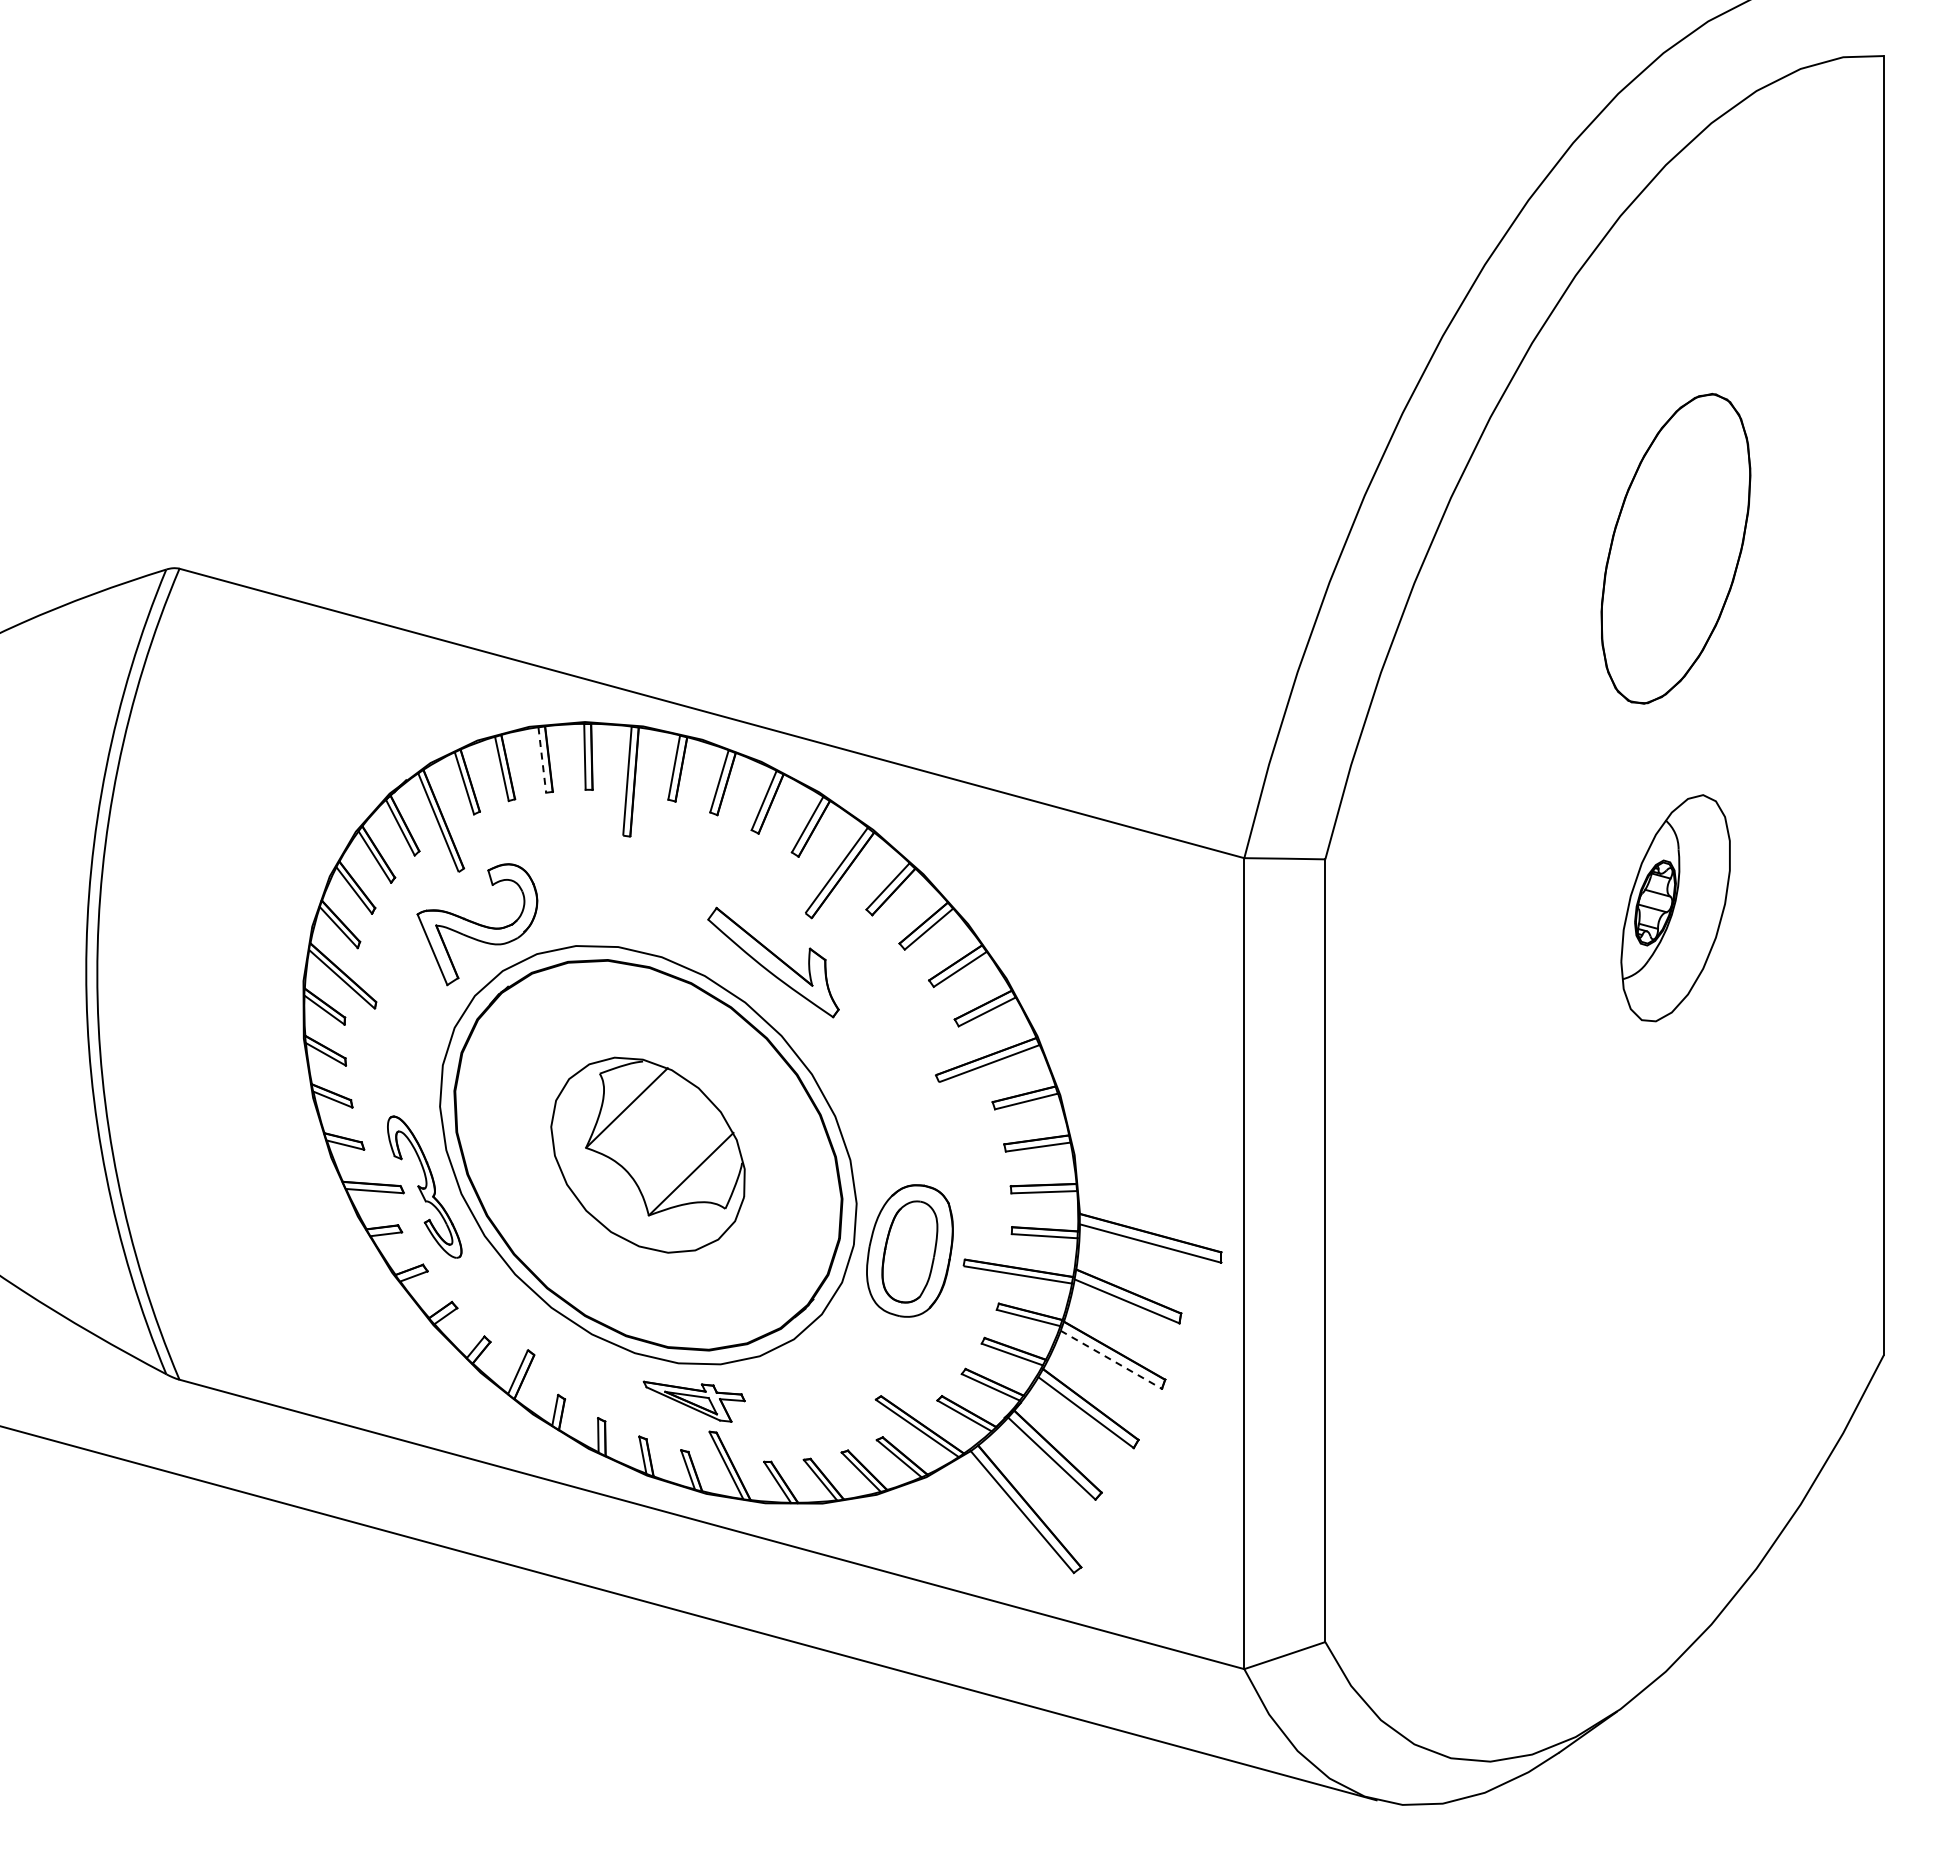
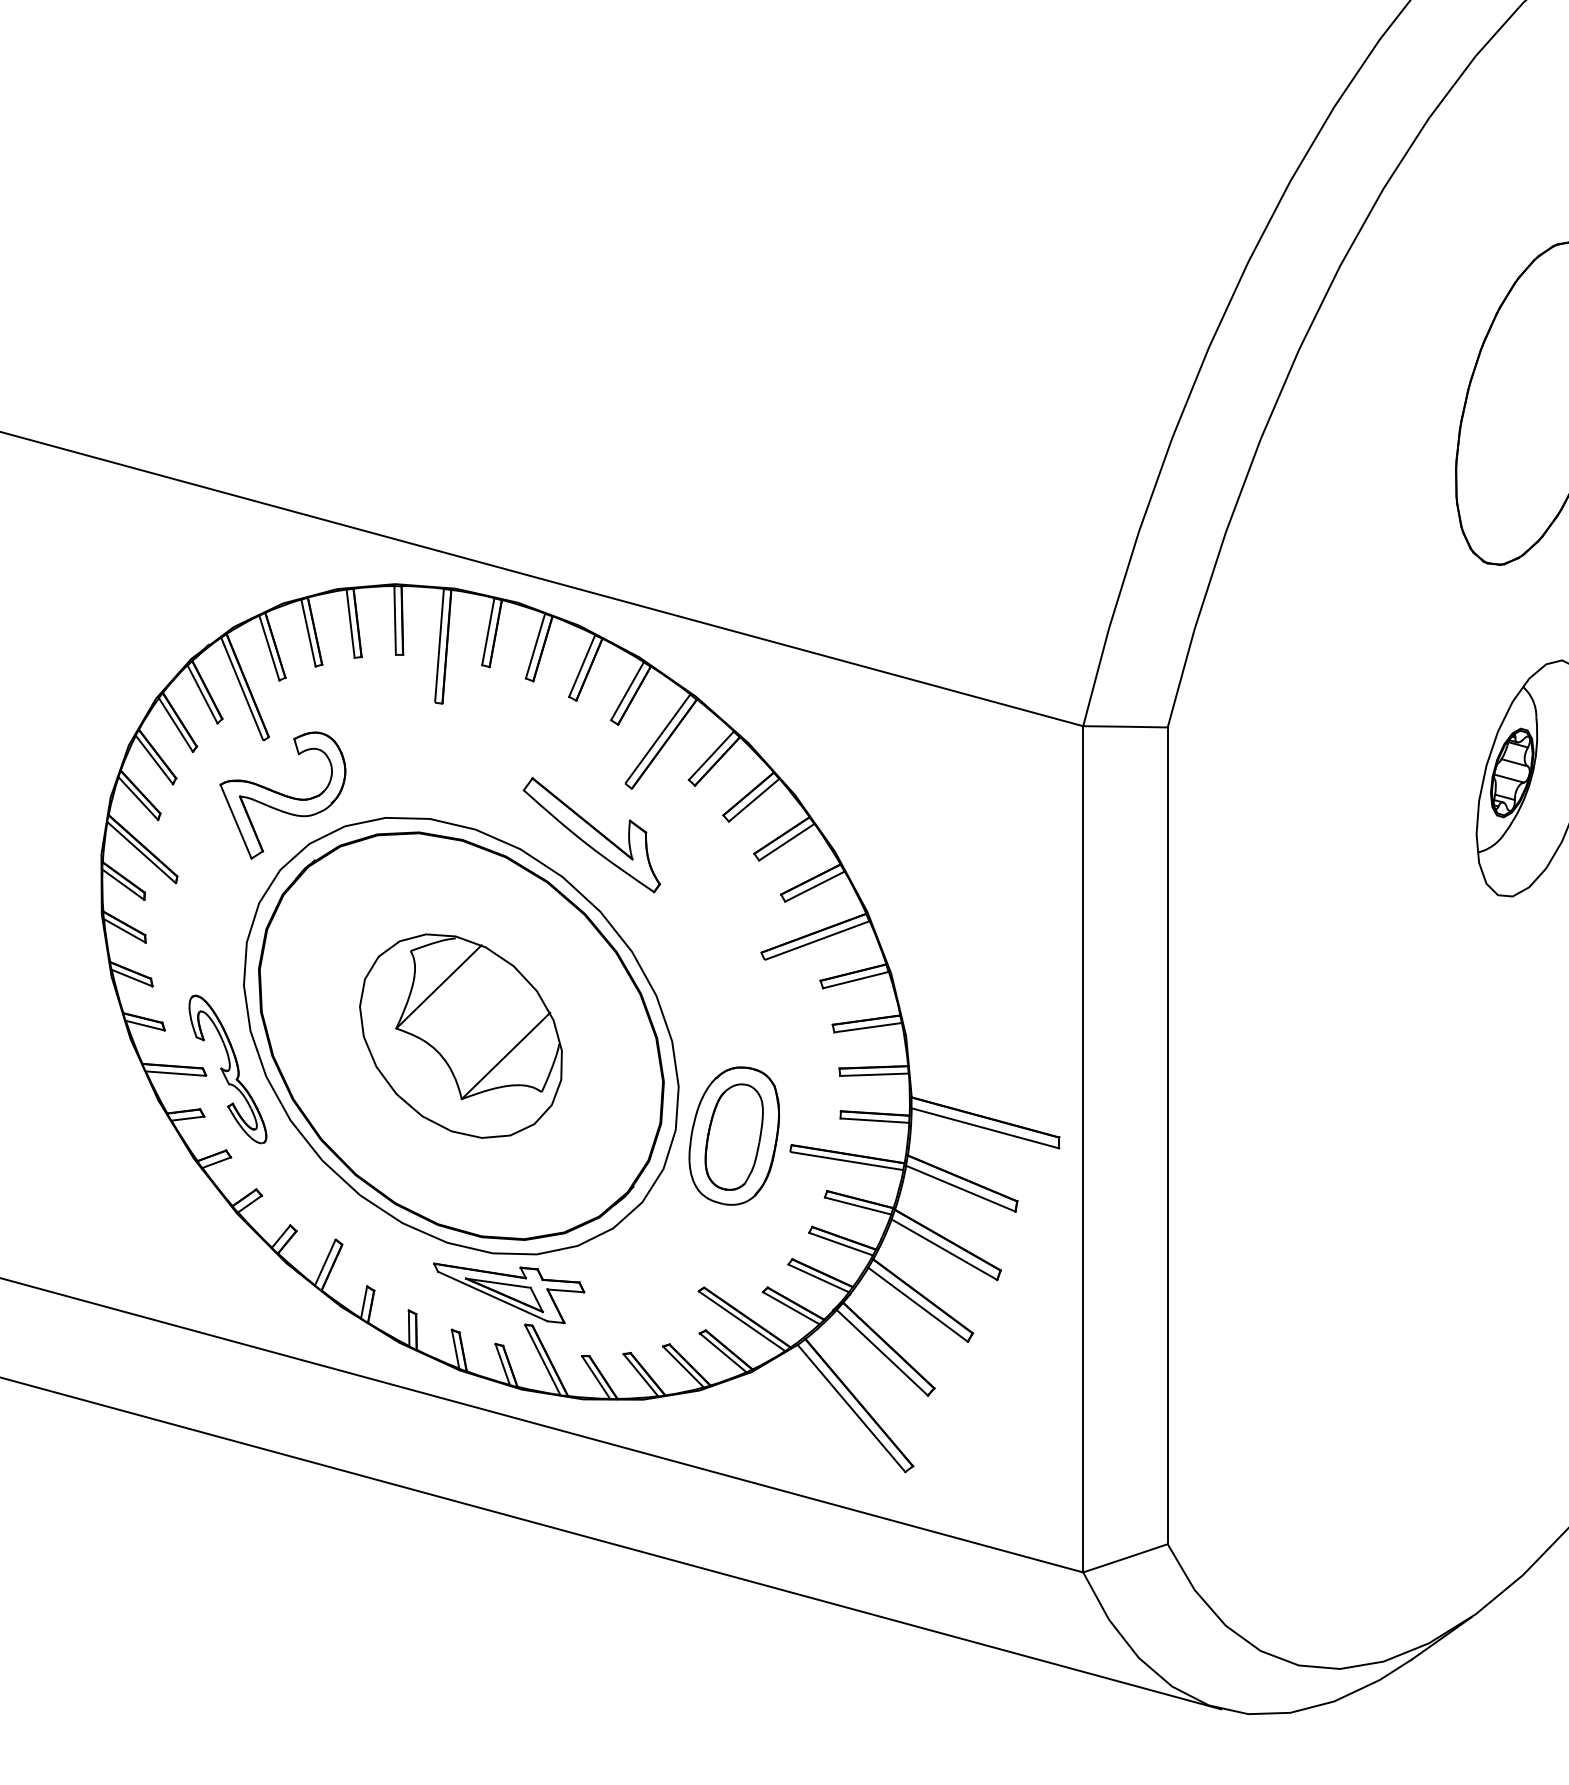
line: (542, 760) -> (350, 624), dashed -> solid
line: (1111, 1360) -> (944, 1250), dashed -> solid
part: (694, 1401) -> (509, 1293), size x1.43

